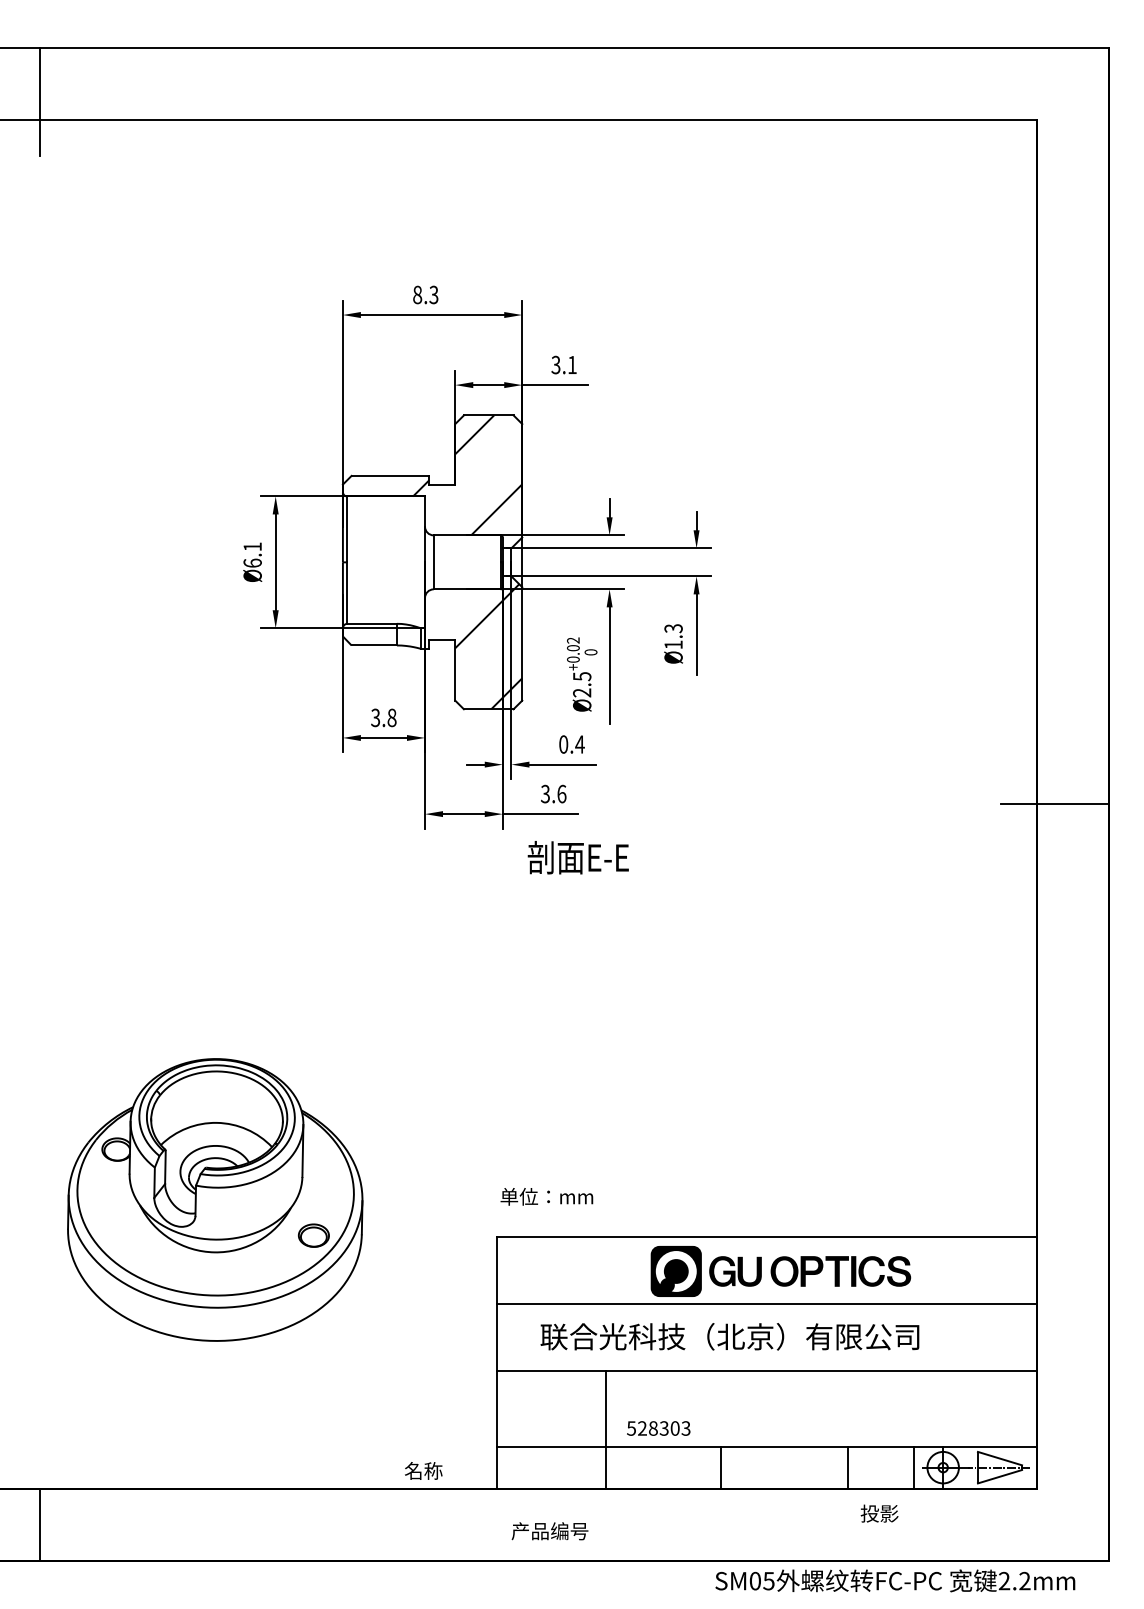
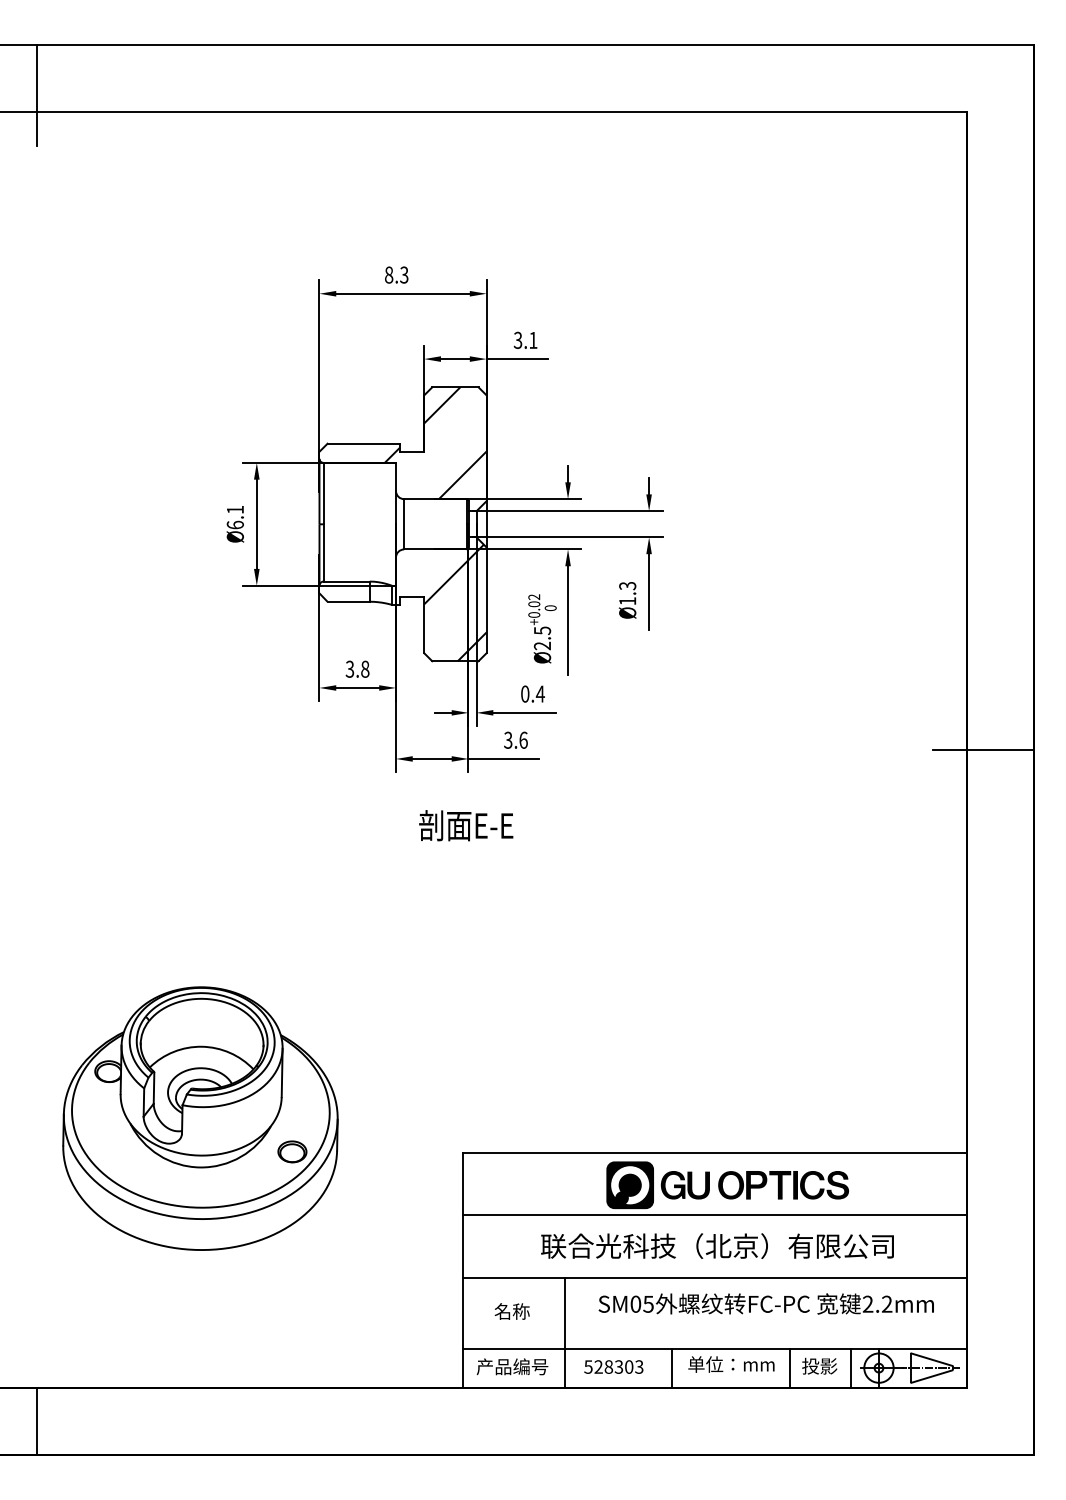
text: (577, 857) -> (465, 825), moved
text: (546, 1196) -> (731, 1364), moved
text: (729, 1336) -> (717, 1245), moved
text: (658, 1428) -> (613, 1367), moved
text: (423, 1470) -> (512, 1311), moved
text: (879, 1513) -> (819, 1366), moved
text: (549, 1531) -> (512, 1367), moved
text: (895, 1580) -> (766, 1303), moved

